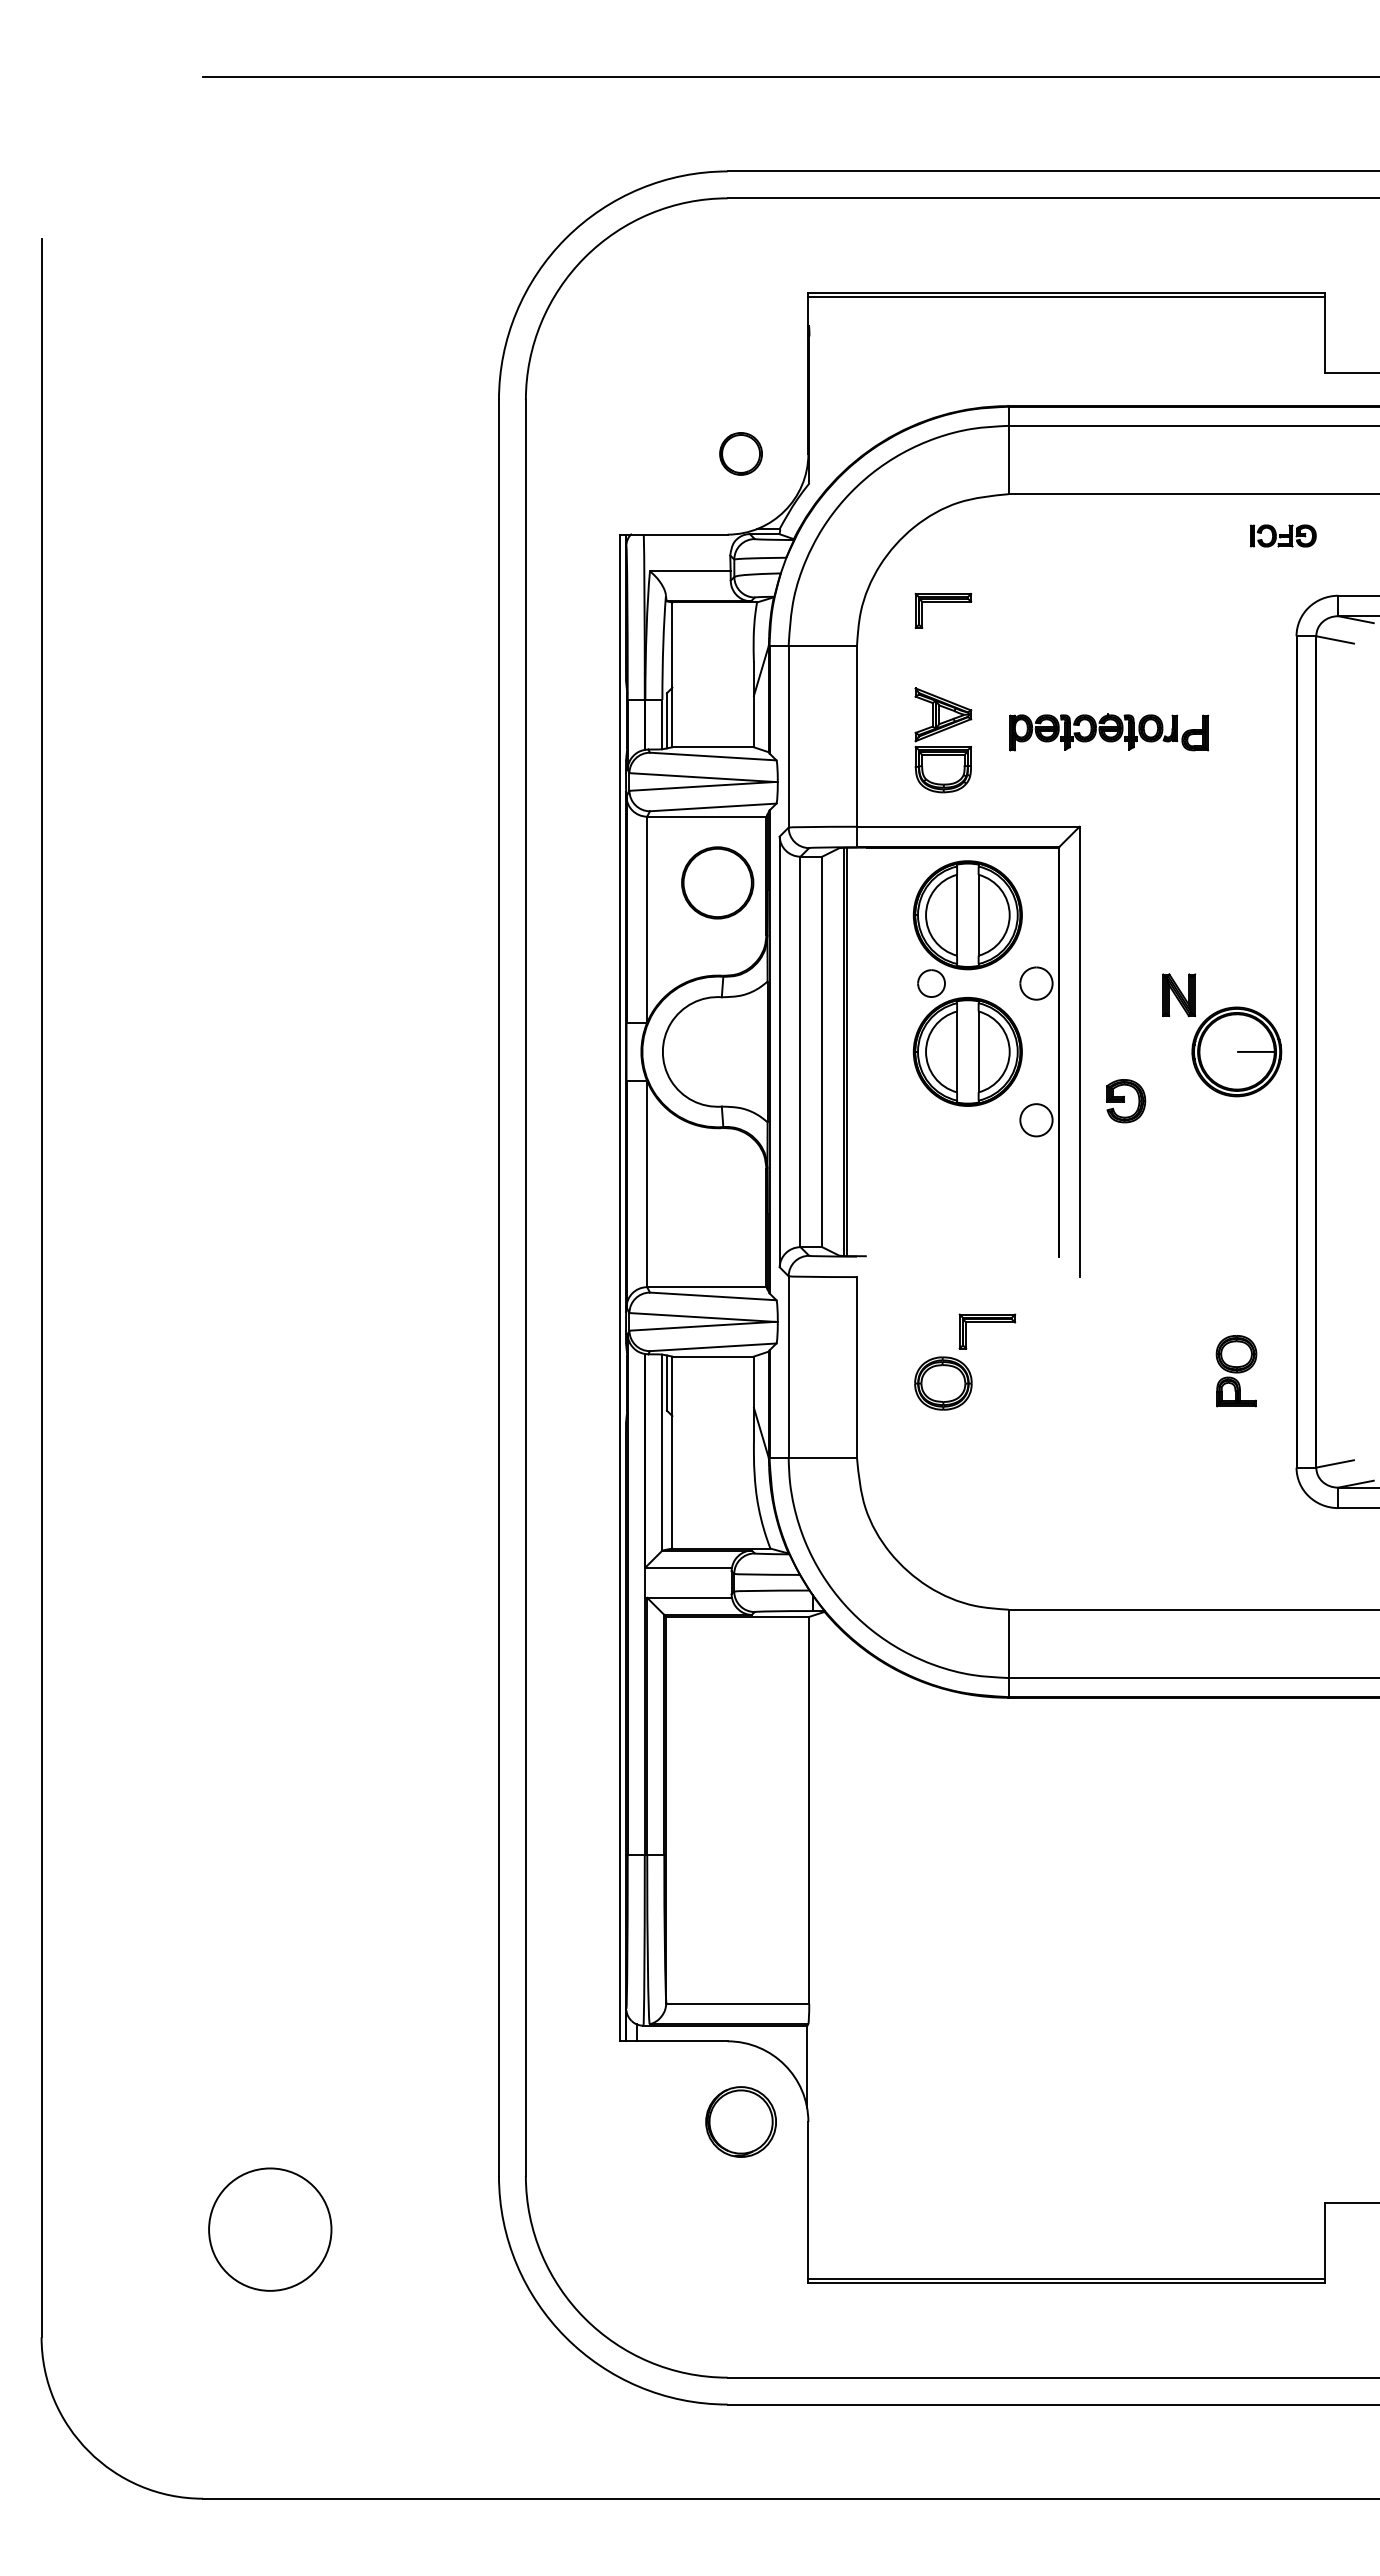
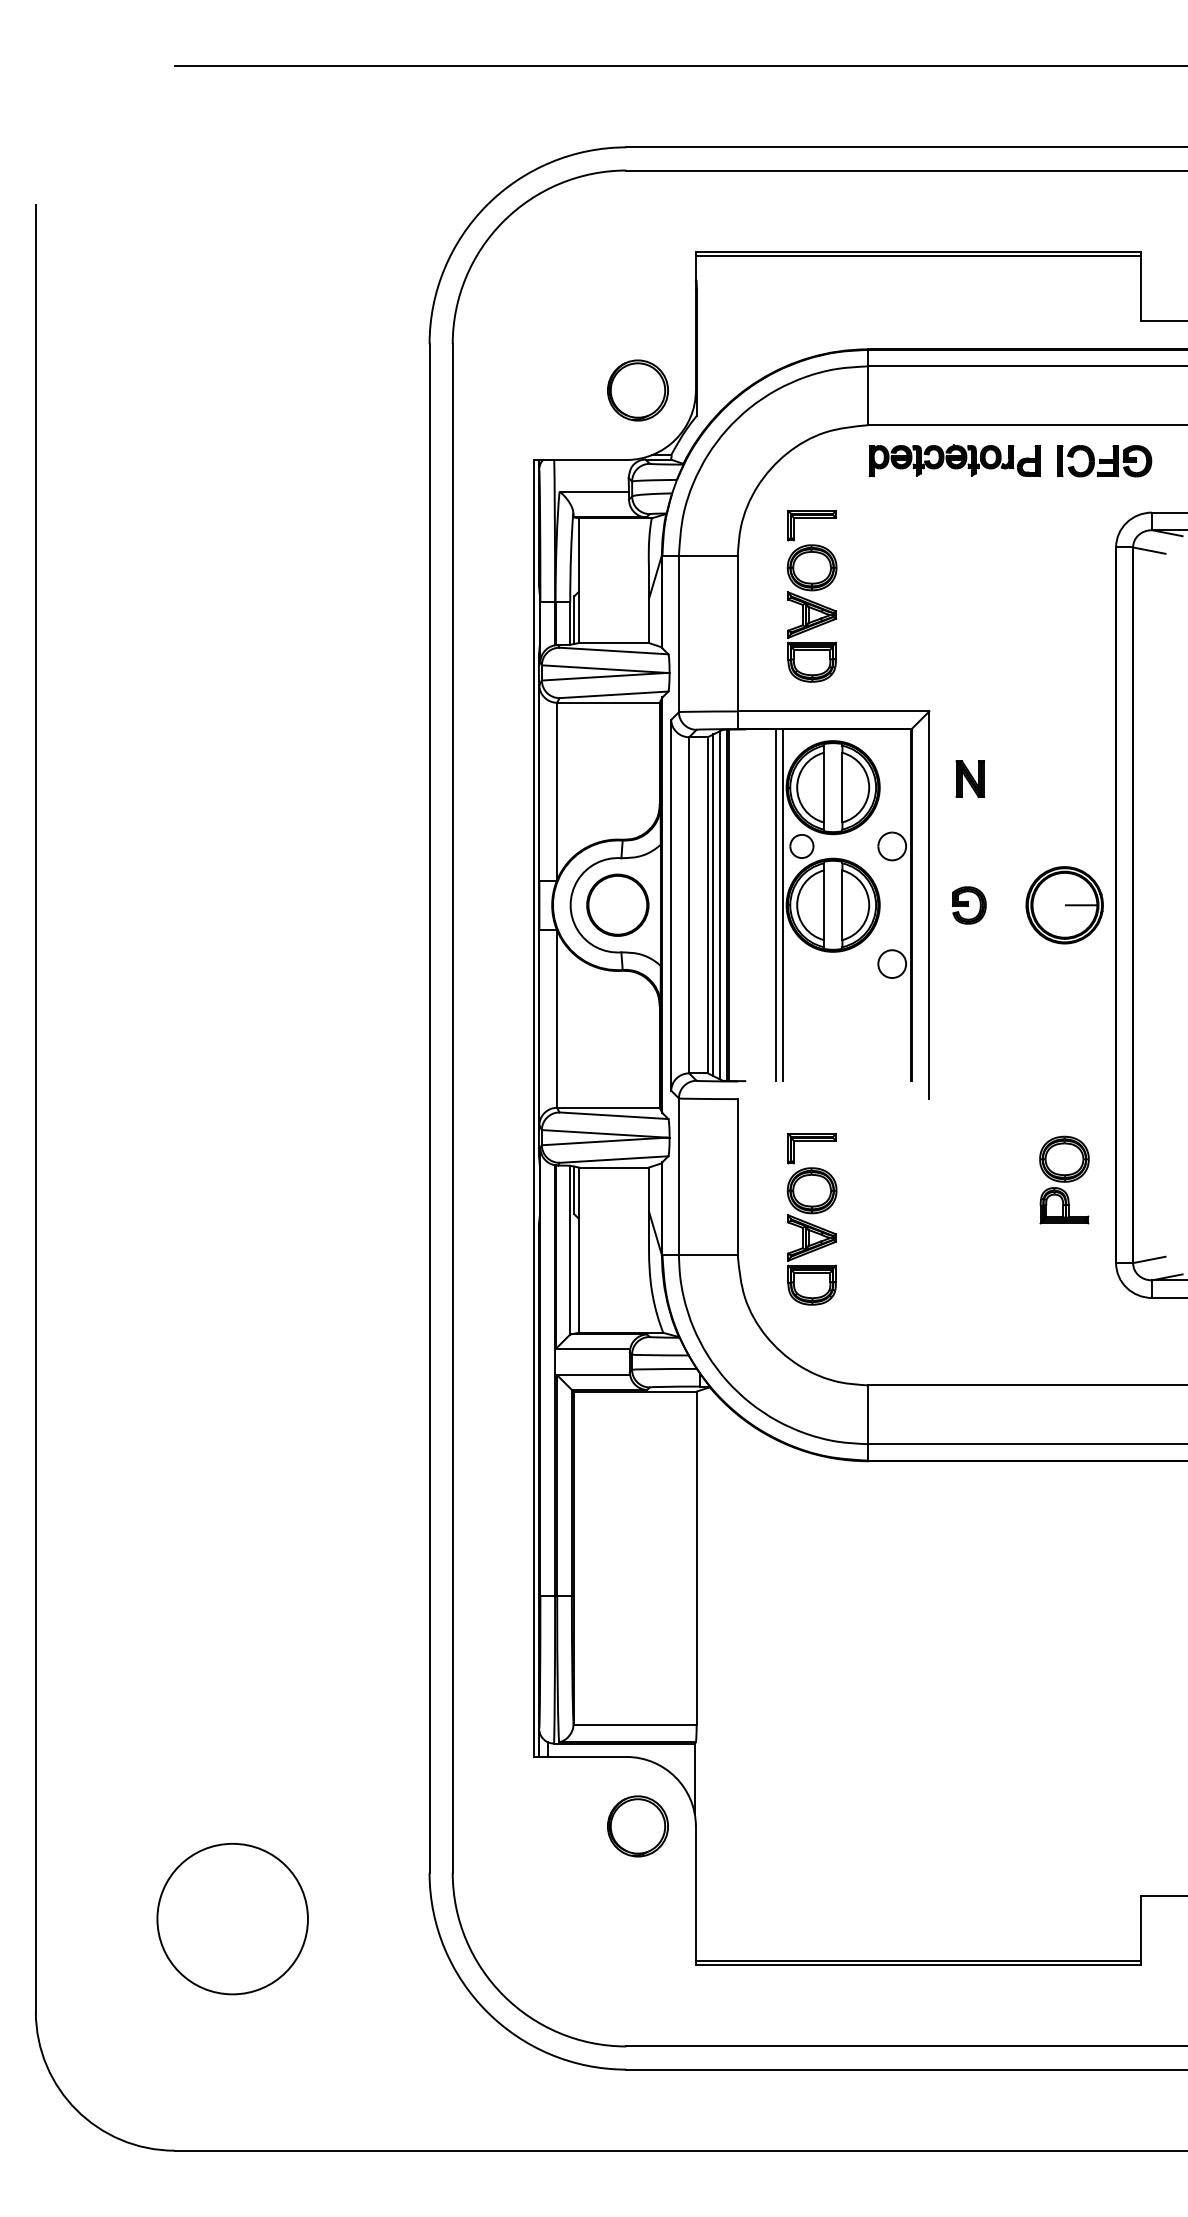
part: (740, 453) -> (637, 390), size x1.67
part: (1283, 535) -> (1104, 460), size x1.67
part: (943, 659) -> (812, 567), added
part: (1109, 732) -> (955, 460), moved
part: (717, 882) -> (617, 904), moved
part: (1179, 994) -> (970, 778), moved
line: (828, 1051) -> (713, 904), added
line: (836, 1051) -> (720, 904), added
line: (901, 1051) -> (776, 904), added
line: (909, 1051) -> (782, 904), added
part: (1125, 1101) -> (968, 905), moved
part: (987, 1322) -> (812, 1140), moved
part: (1236, 1370) -> (1064, 1179), size x1.43
part: (943, 1470) -> (812, 1265), added
circle: (269, 2229) -> (232, 1918), size x1.43

